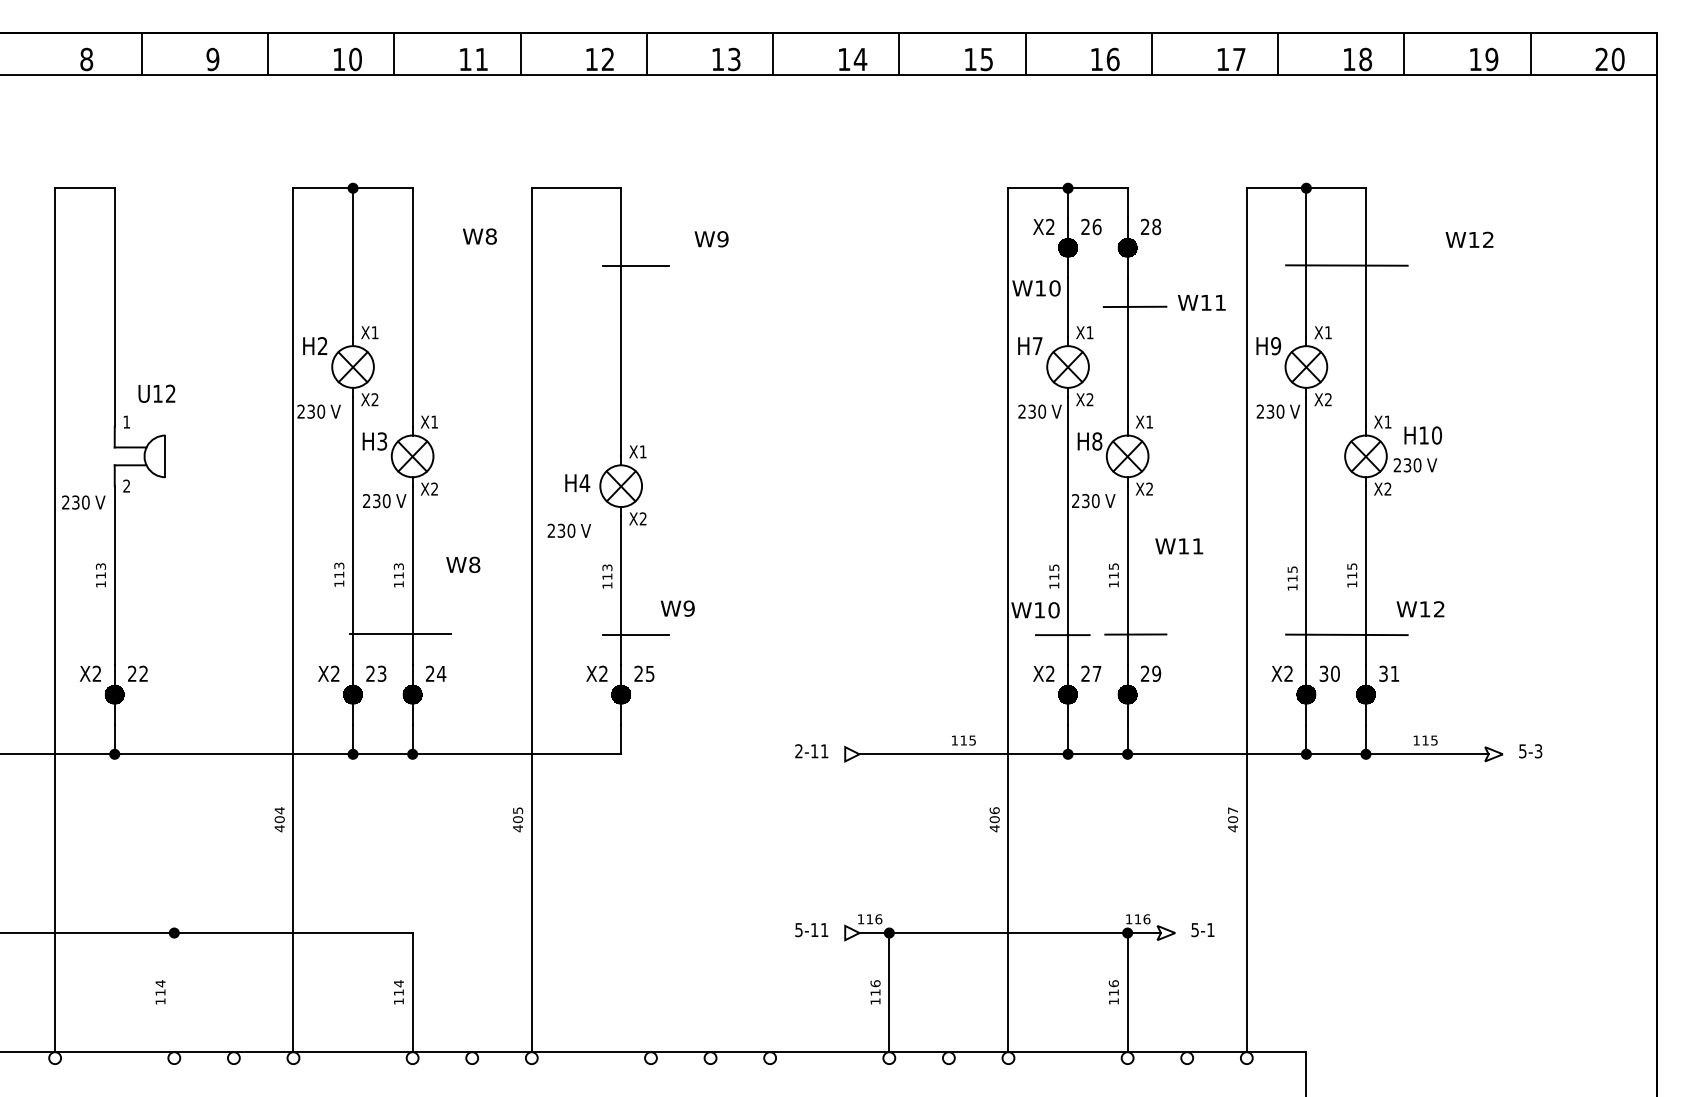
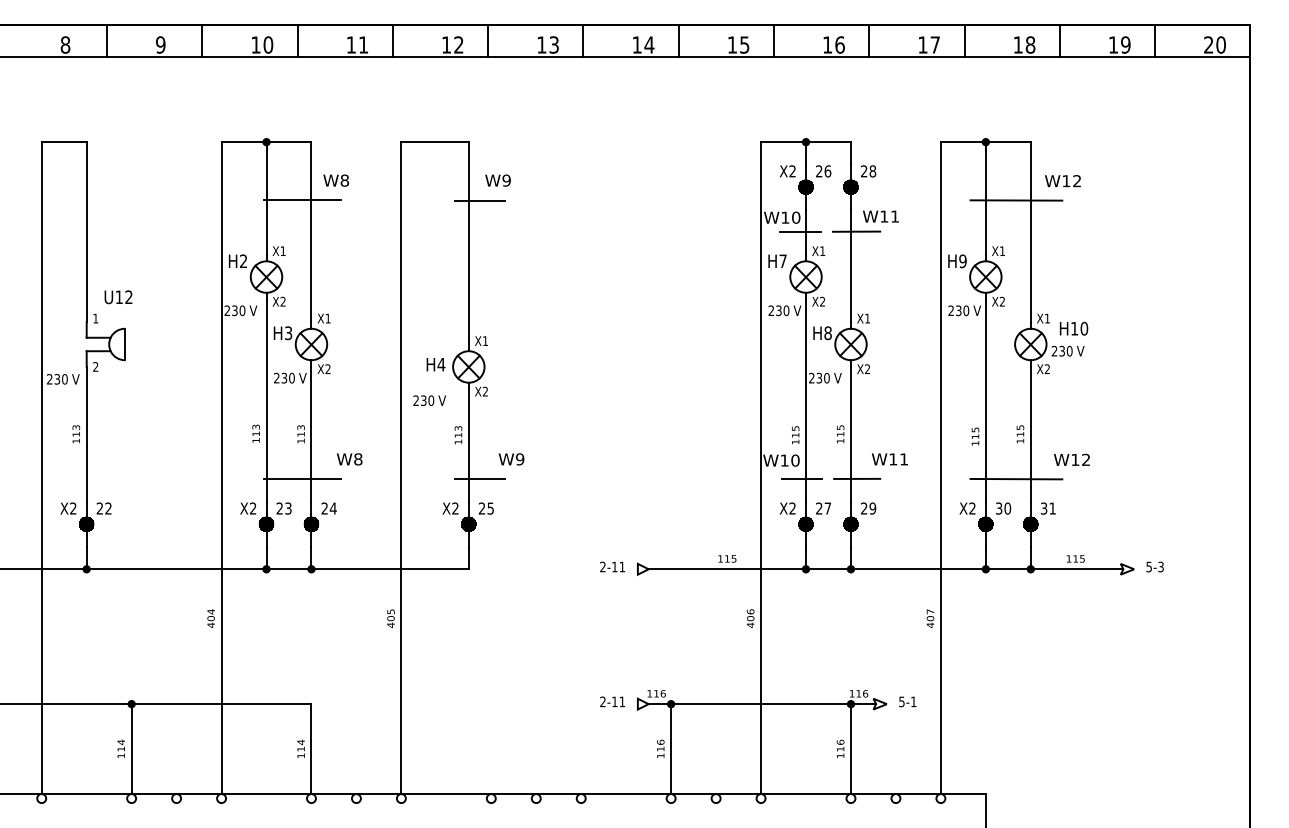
text: (478, 236) -> (335, 180), moved
text: (710, 239) -> (497, 180), moved
text: (1468, 240) -> (1062, 181), moved
line: (400, 265) -> (302, 200), added
text: (1201, 302) -> (880, 216), moved
line: (1060, 307) -> (800, 232), added
text: (1178, 546) -> (889, 459), moved
text: (463, 565) -> (349, 459), moved
text: (798, 929) -> (602, 701), 5-11 -> 2-11
line: (174, 995) -> (131, 751), added

